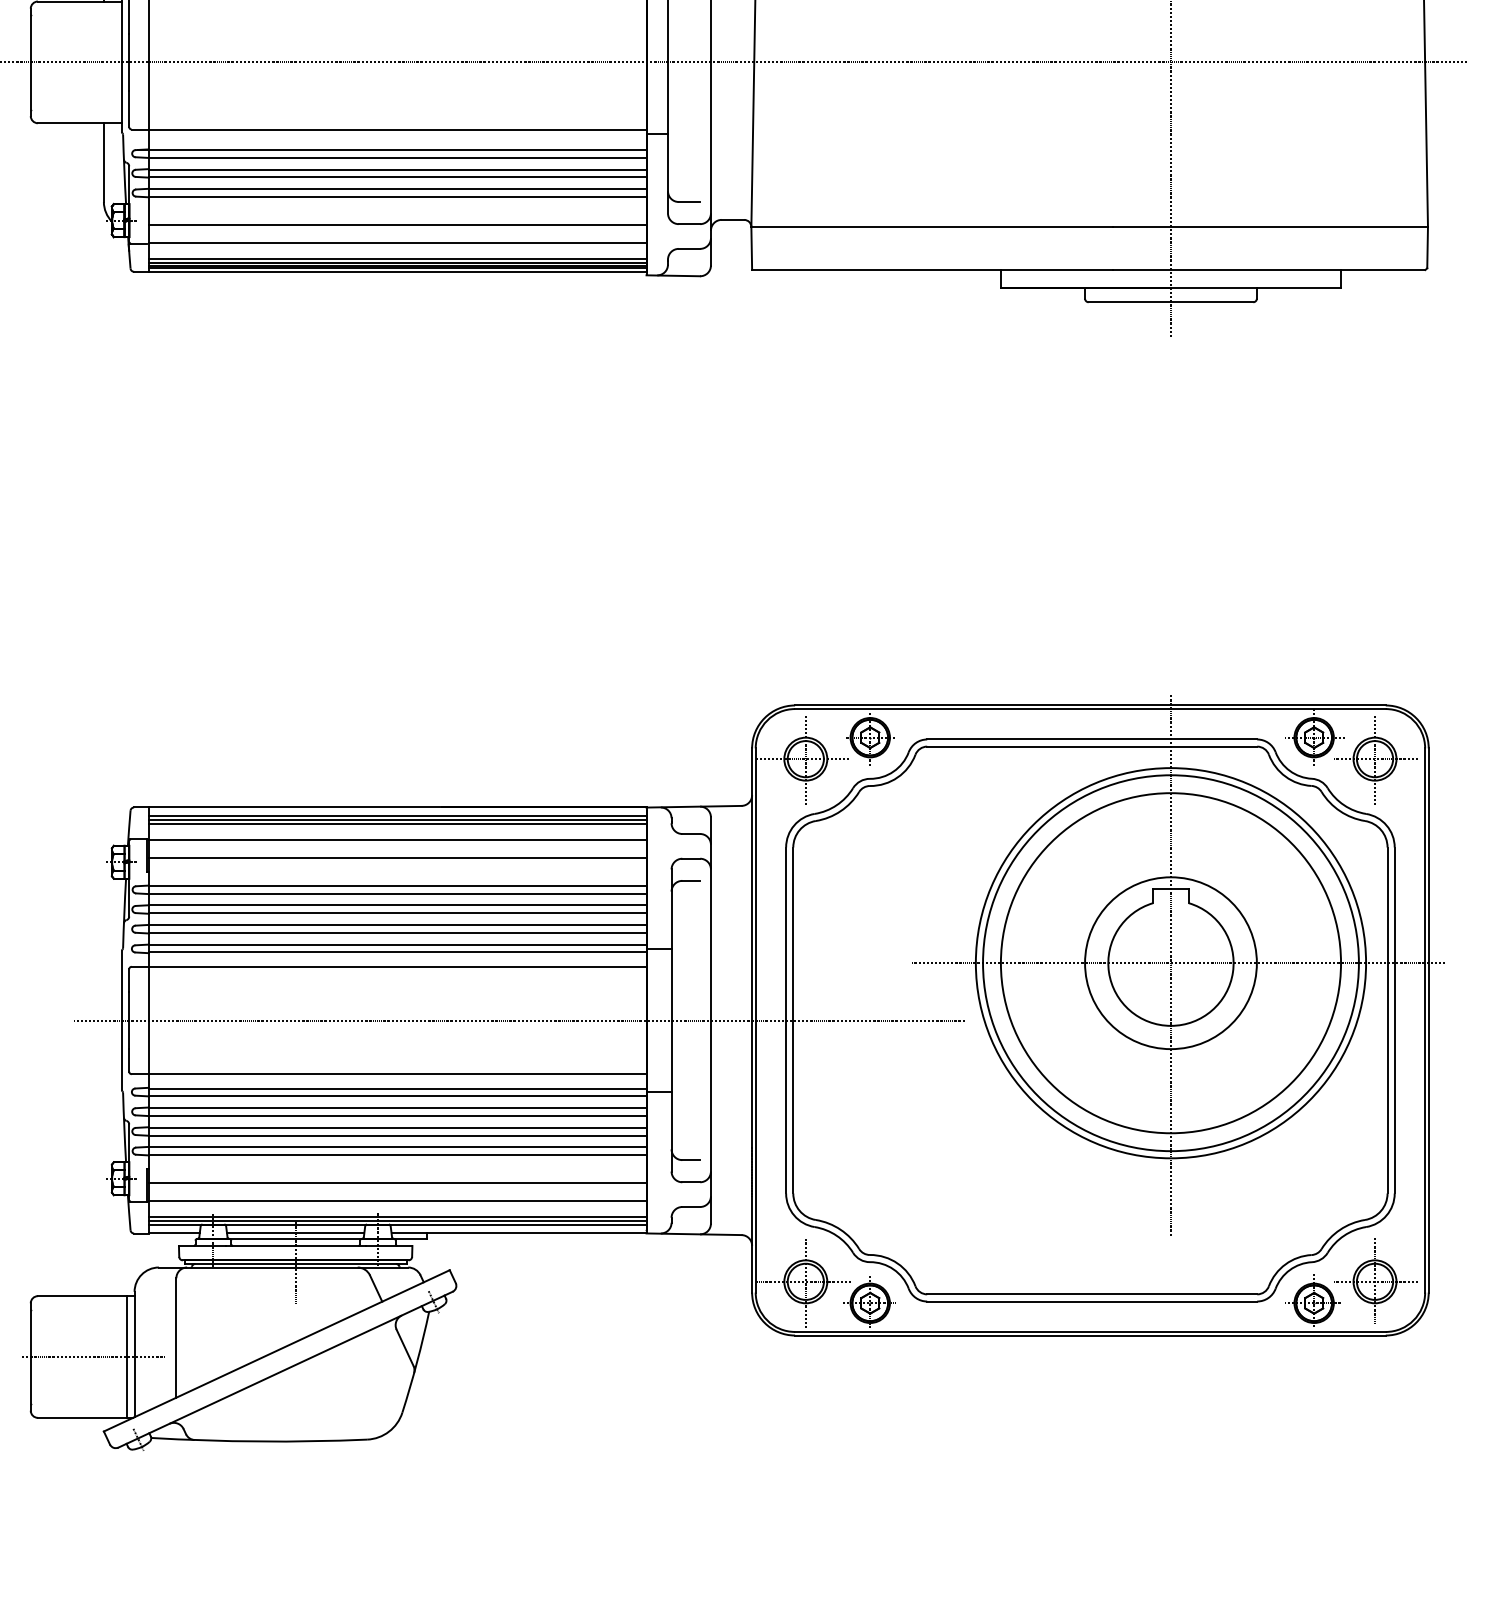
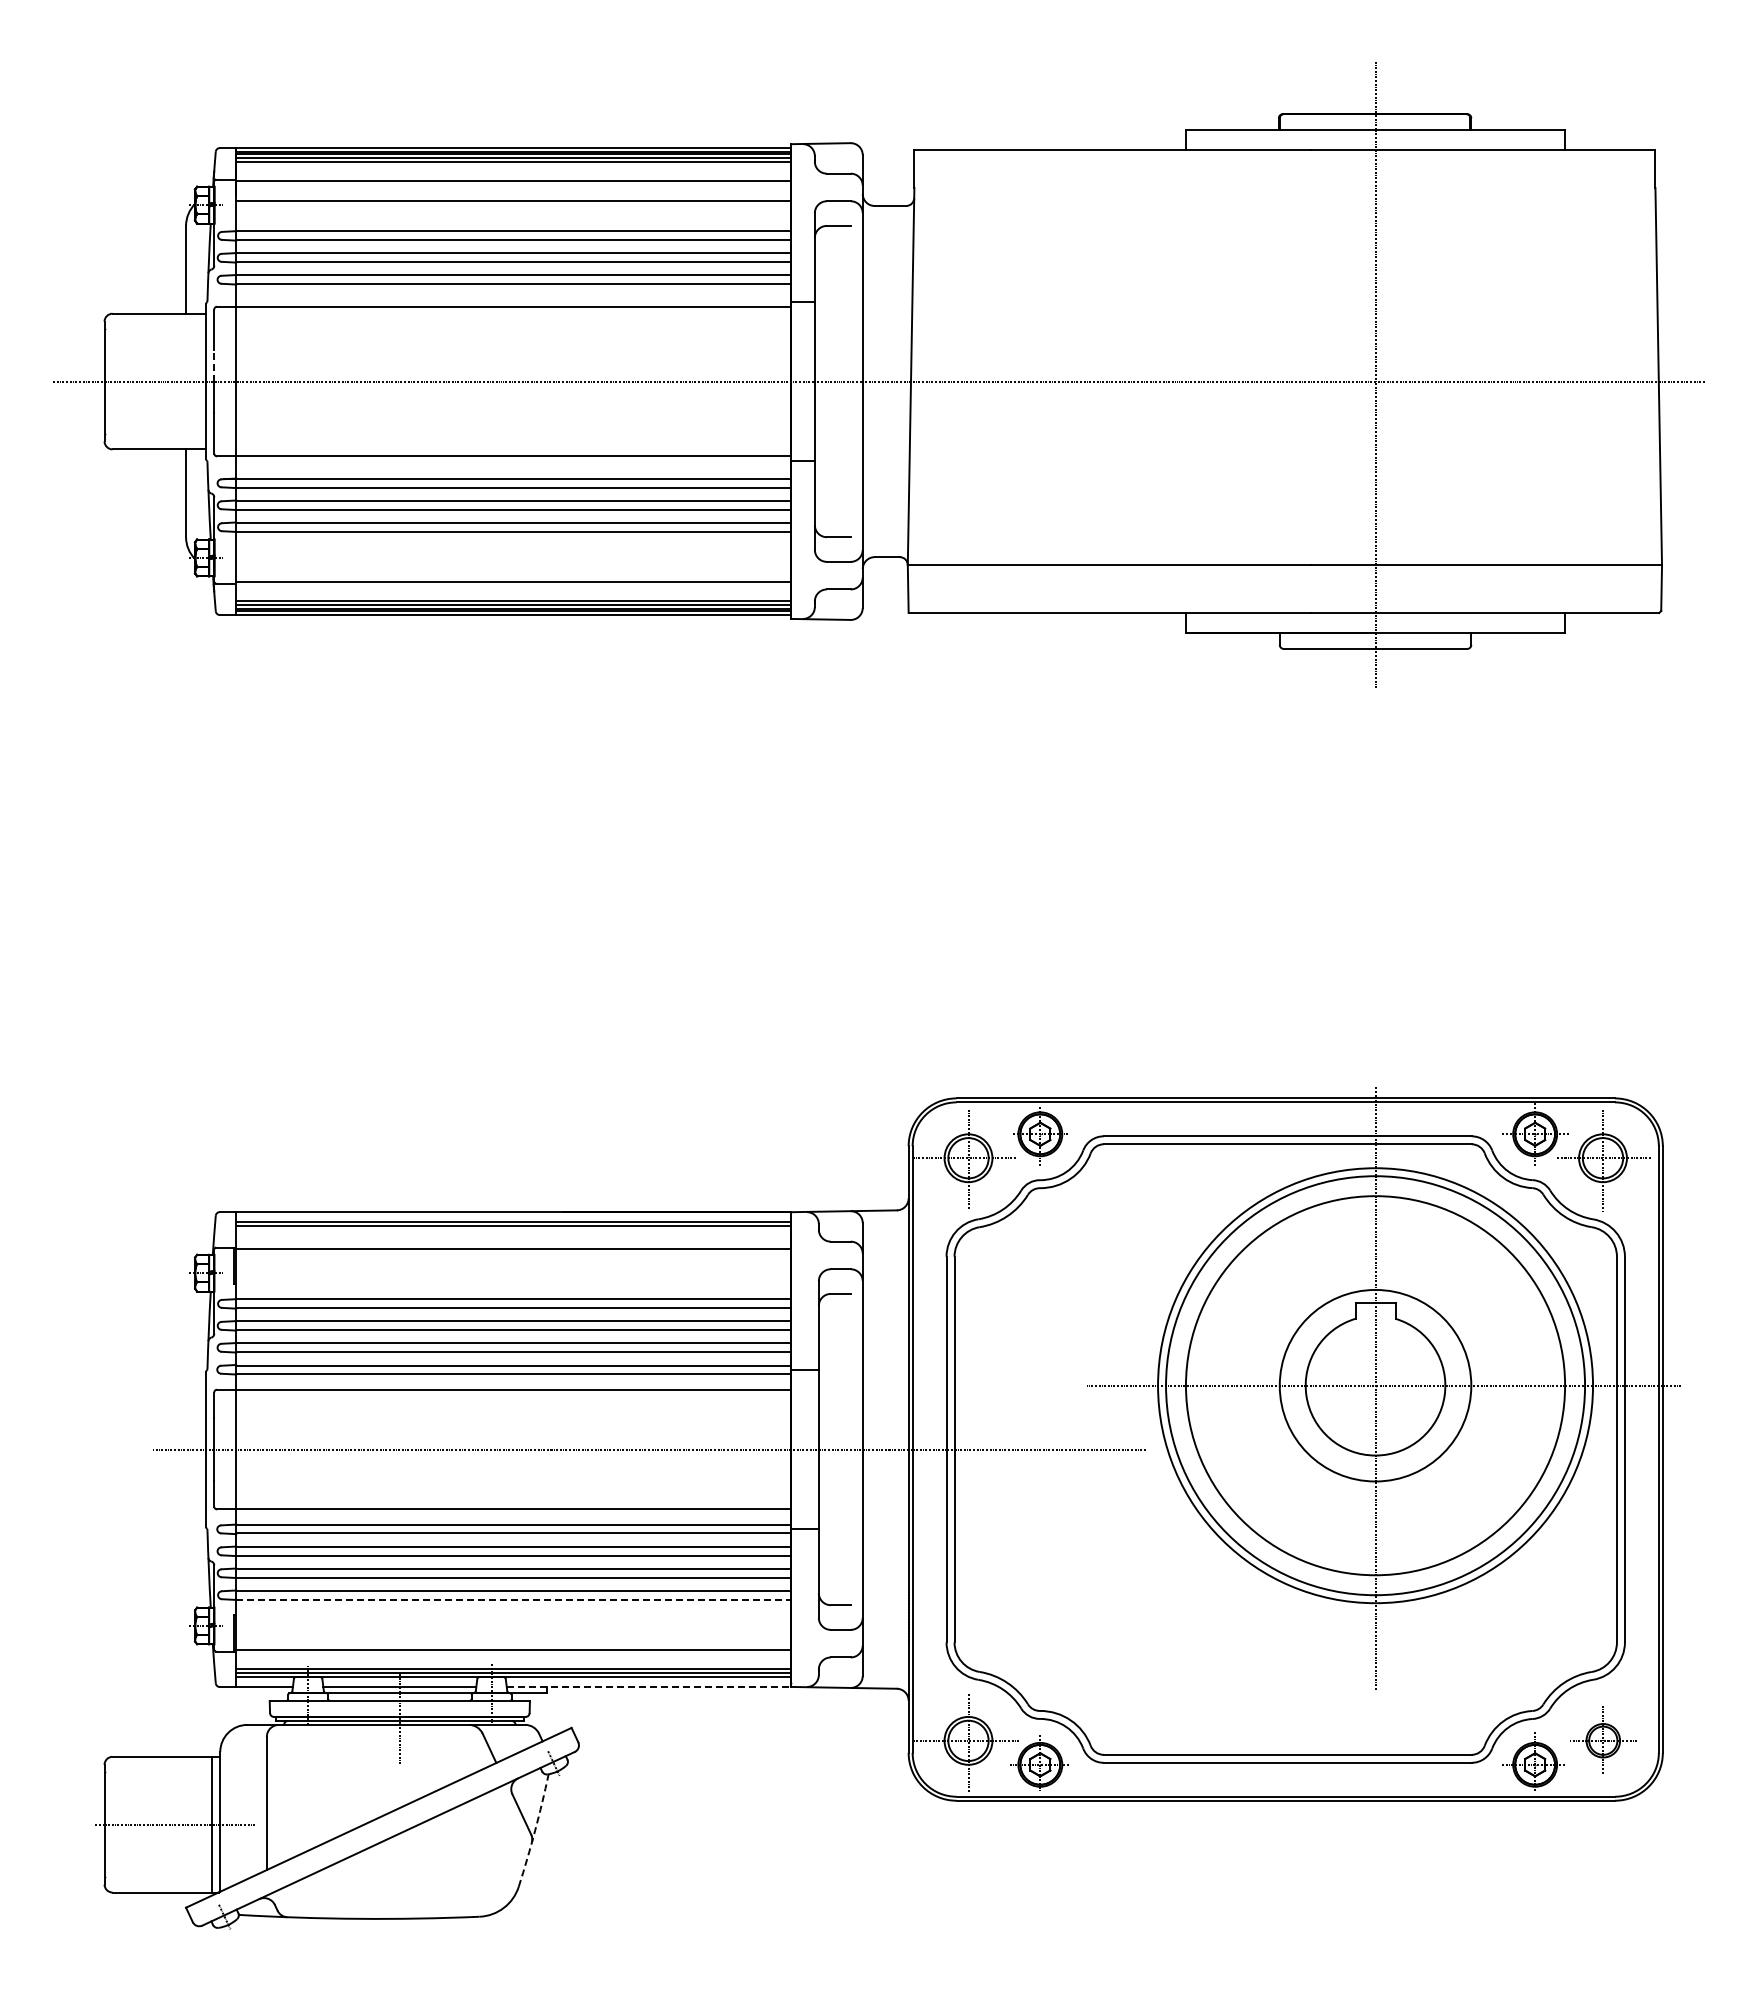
line: (129, 47) -> (214, 365), solid -> dashed
line: (397, 224) -> (513, 562), removed
line: (397, 823) -> (513, 1230), removed
line: (397, 858) -> (513, 1268), removed
line: (398, 1155) -> (514, 1599), solid -> dashed
line: (397, 1182) -> (513, 1630), removed
line: (519, 1233) -> (649, 1686), solid -> dashed
part: (1375, 1281) -> (1603, 1740), size x0.7
arc: (417, 1362) -> (535, 1830), solid -> dashed

